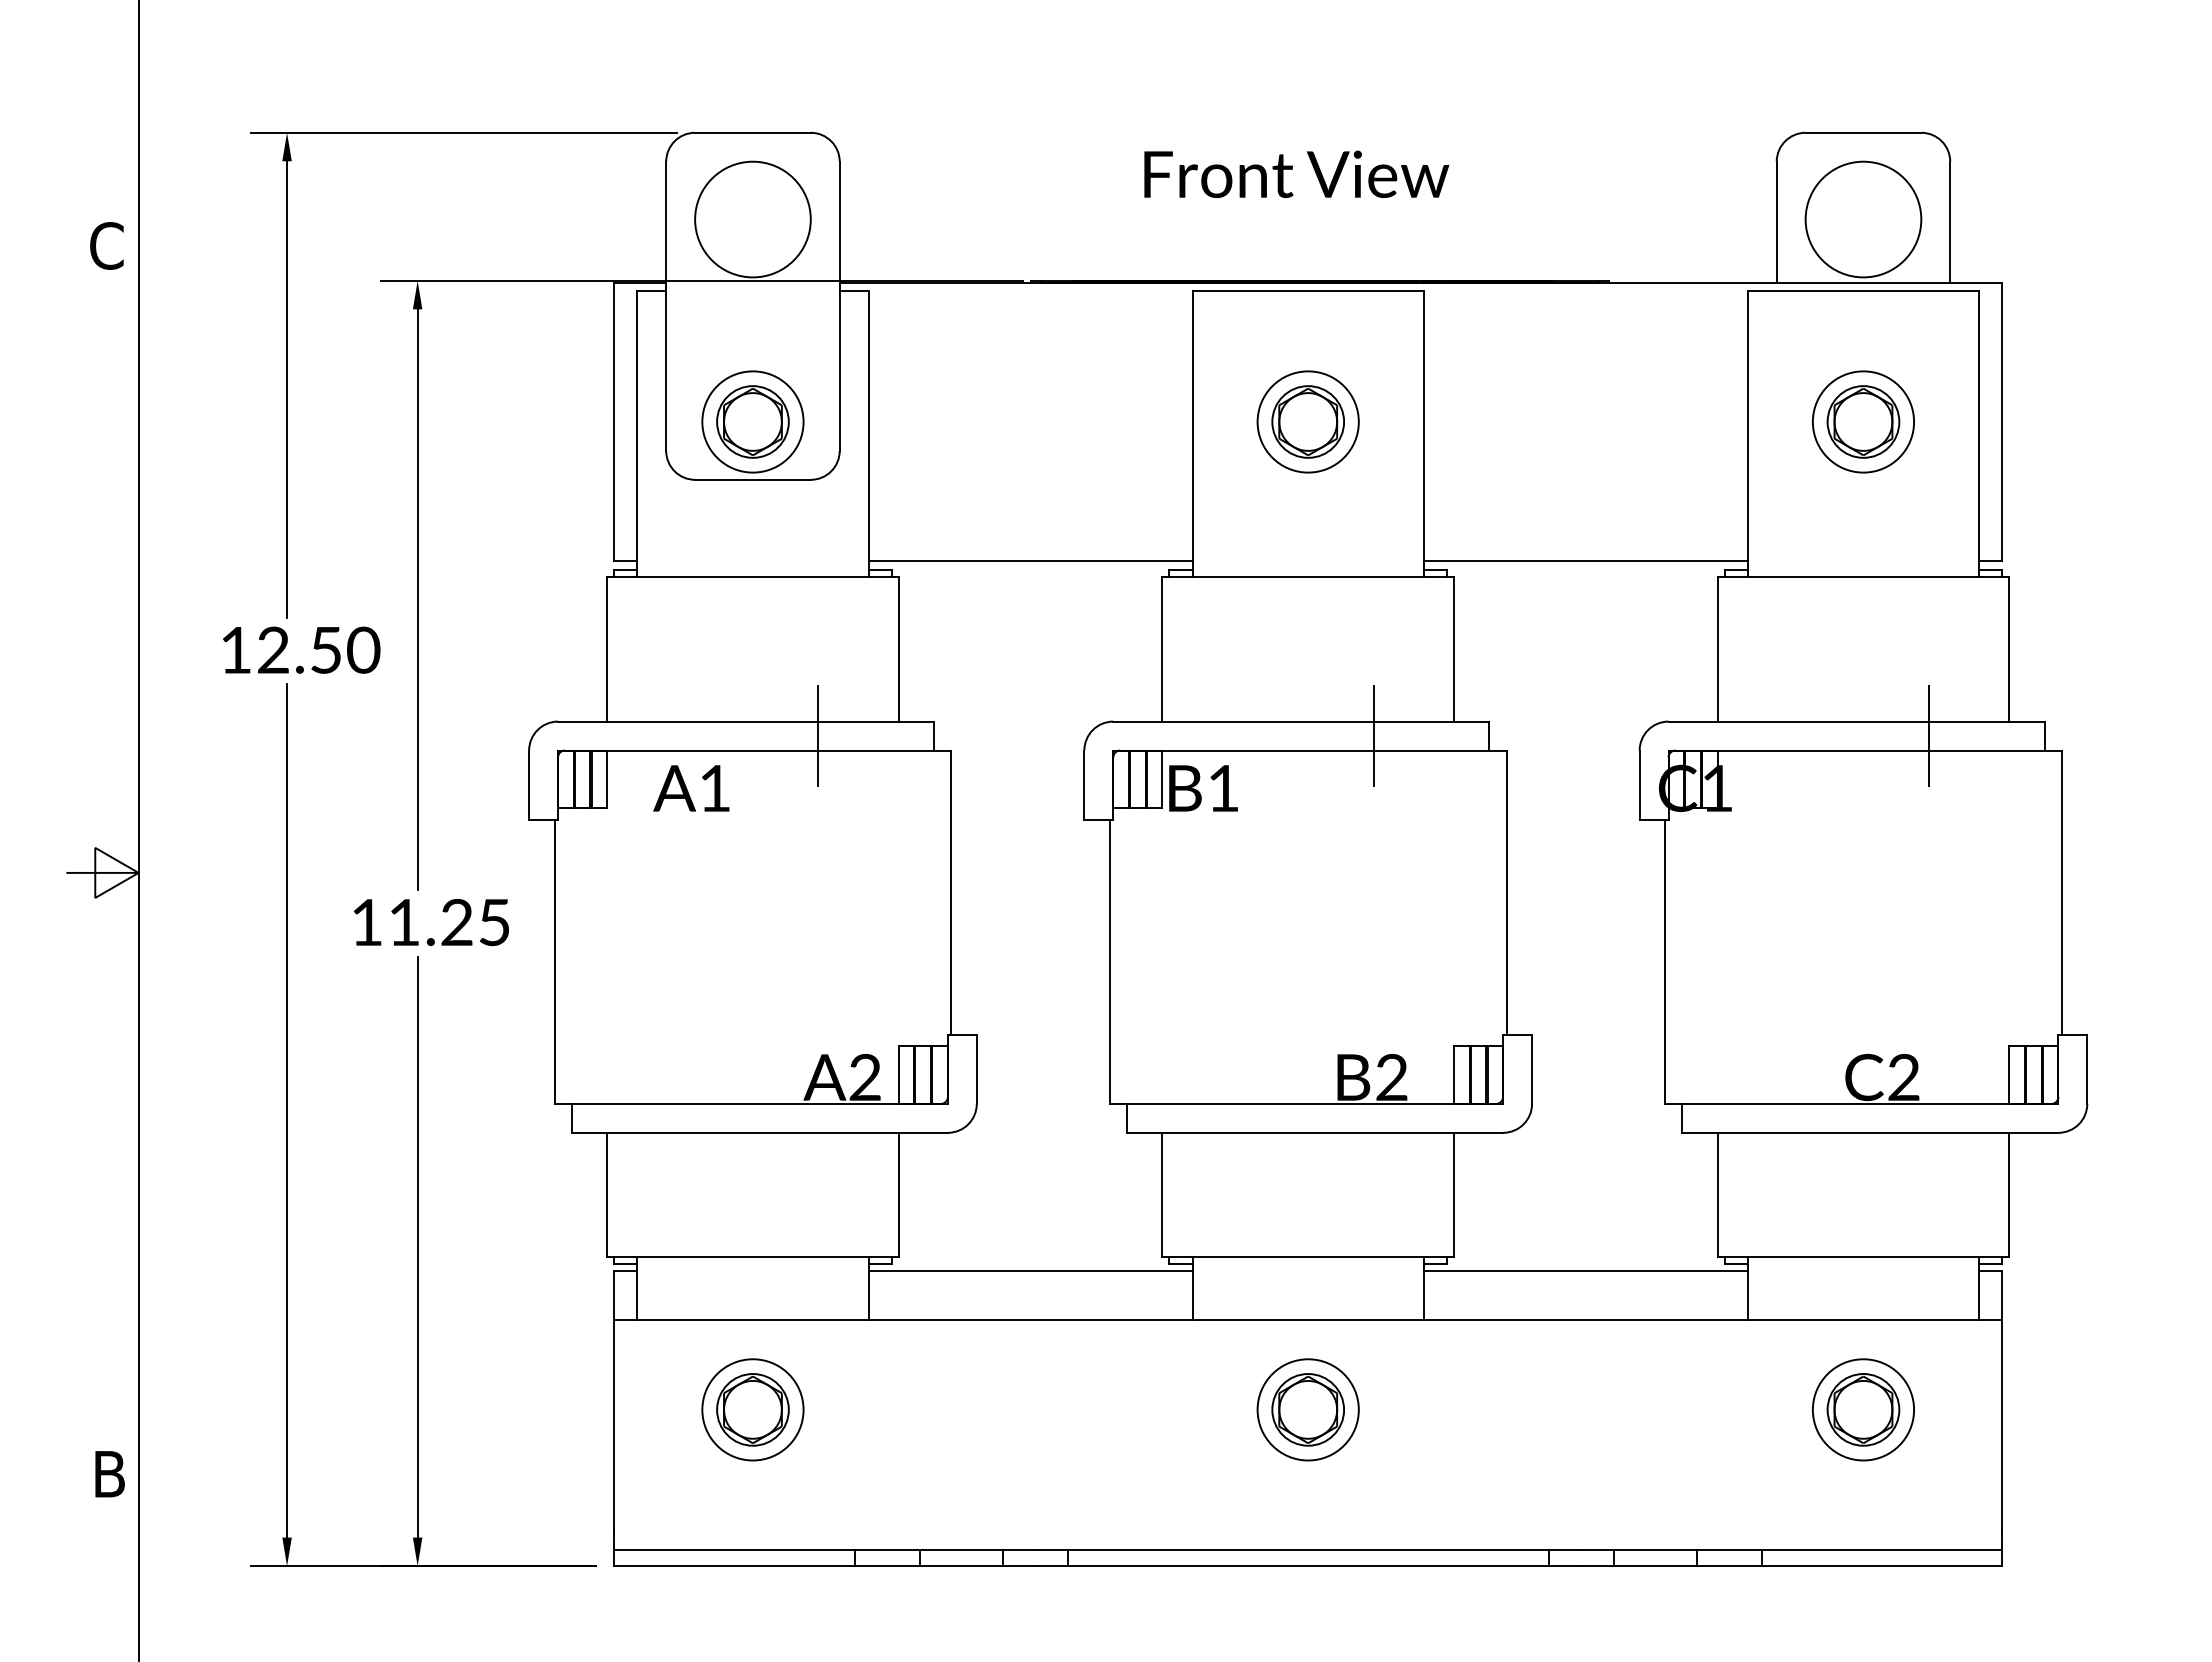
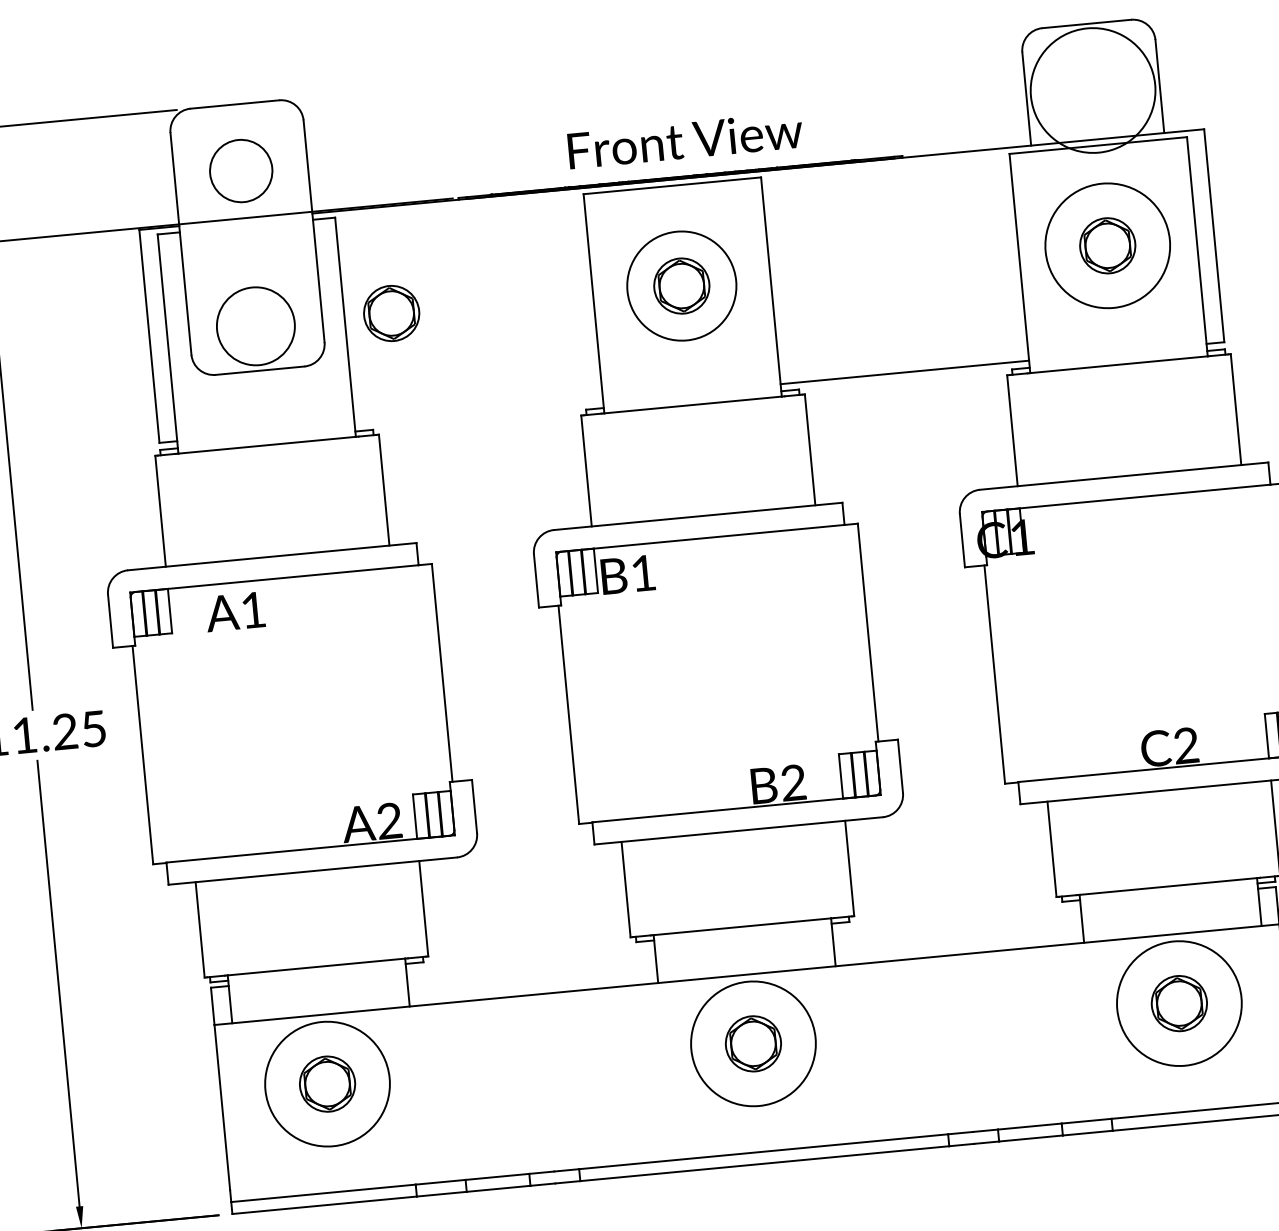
text: (1296, 174) -> (685, 140), moved
circle: (752, 219) -> (240, 171), size x0.7
circle: (1863, 219) -> (1093, 90), size x1.4
part: (752, 421) -> (391, 313), moved
circle: (1307, 421) -> (681, 285), size x1.4
circle: (1863, 421) -> (1107, 245), size x1.6
line: (1030, 560) -> (478, 412), removed
line: (818, 735) -> (328, 562), removed
line: (1373, 735) -> (754, 521), removed
line: (1928, 735) -> (1180, 481), removed
line: (1030, 1271) -> (530, 957), removed
line: (1585, 1271) -> (956, 917), removed
circle: (752, 1409) -> (327, 1083), size x1.6
circle: (1307, 1409) -> (752, 1043), size x1.6
circle: (1863, 1409) -> (1179, 1003), size x1.6

